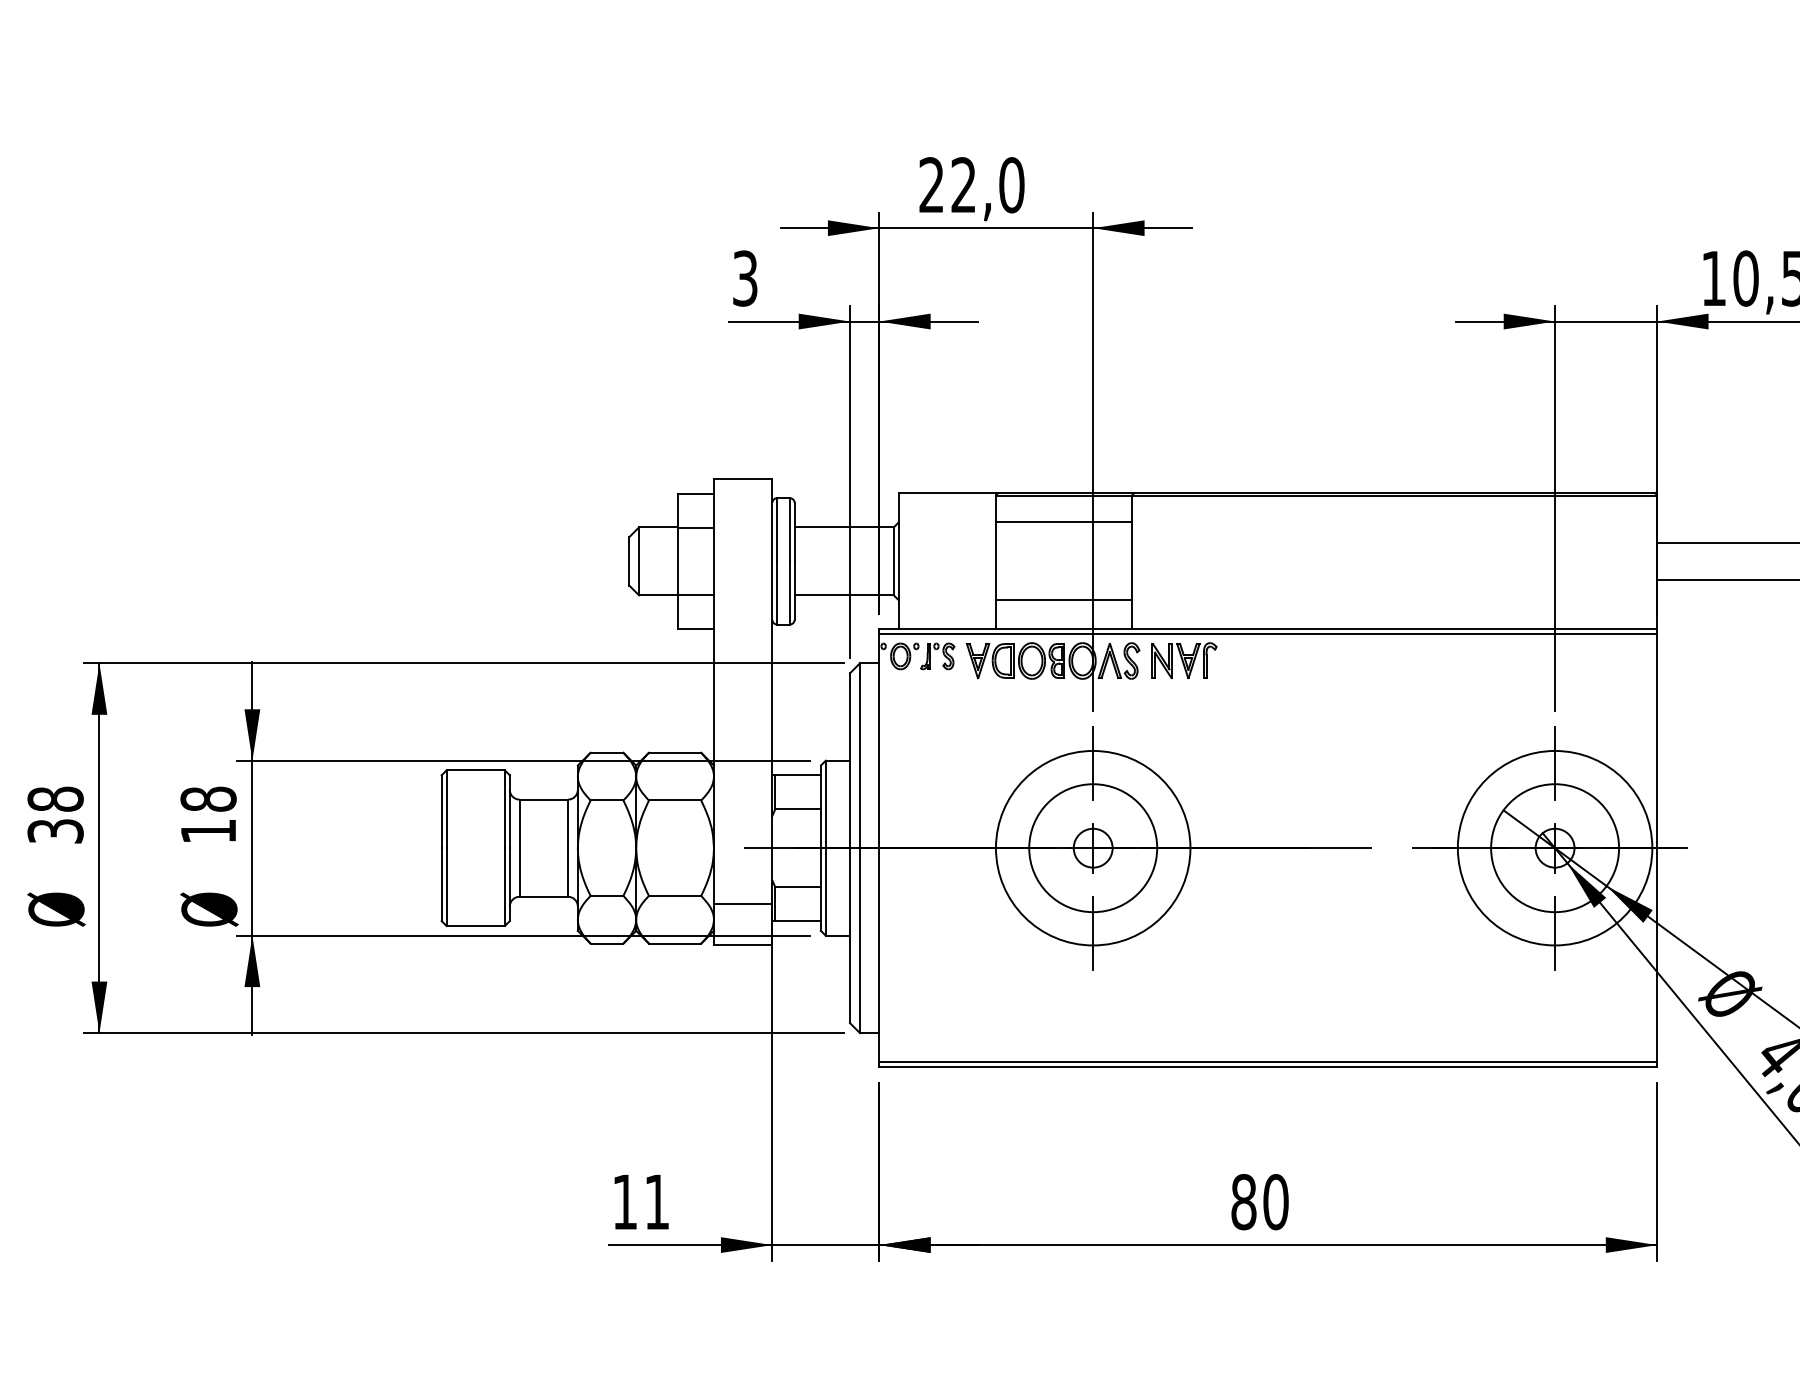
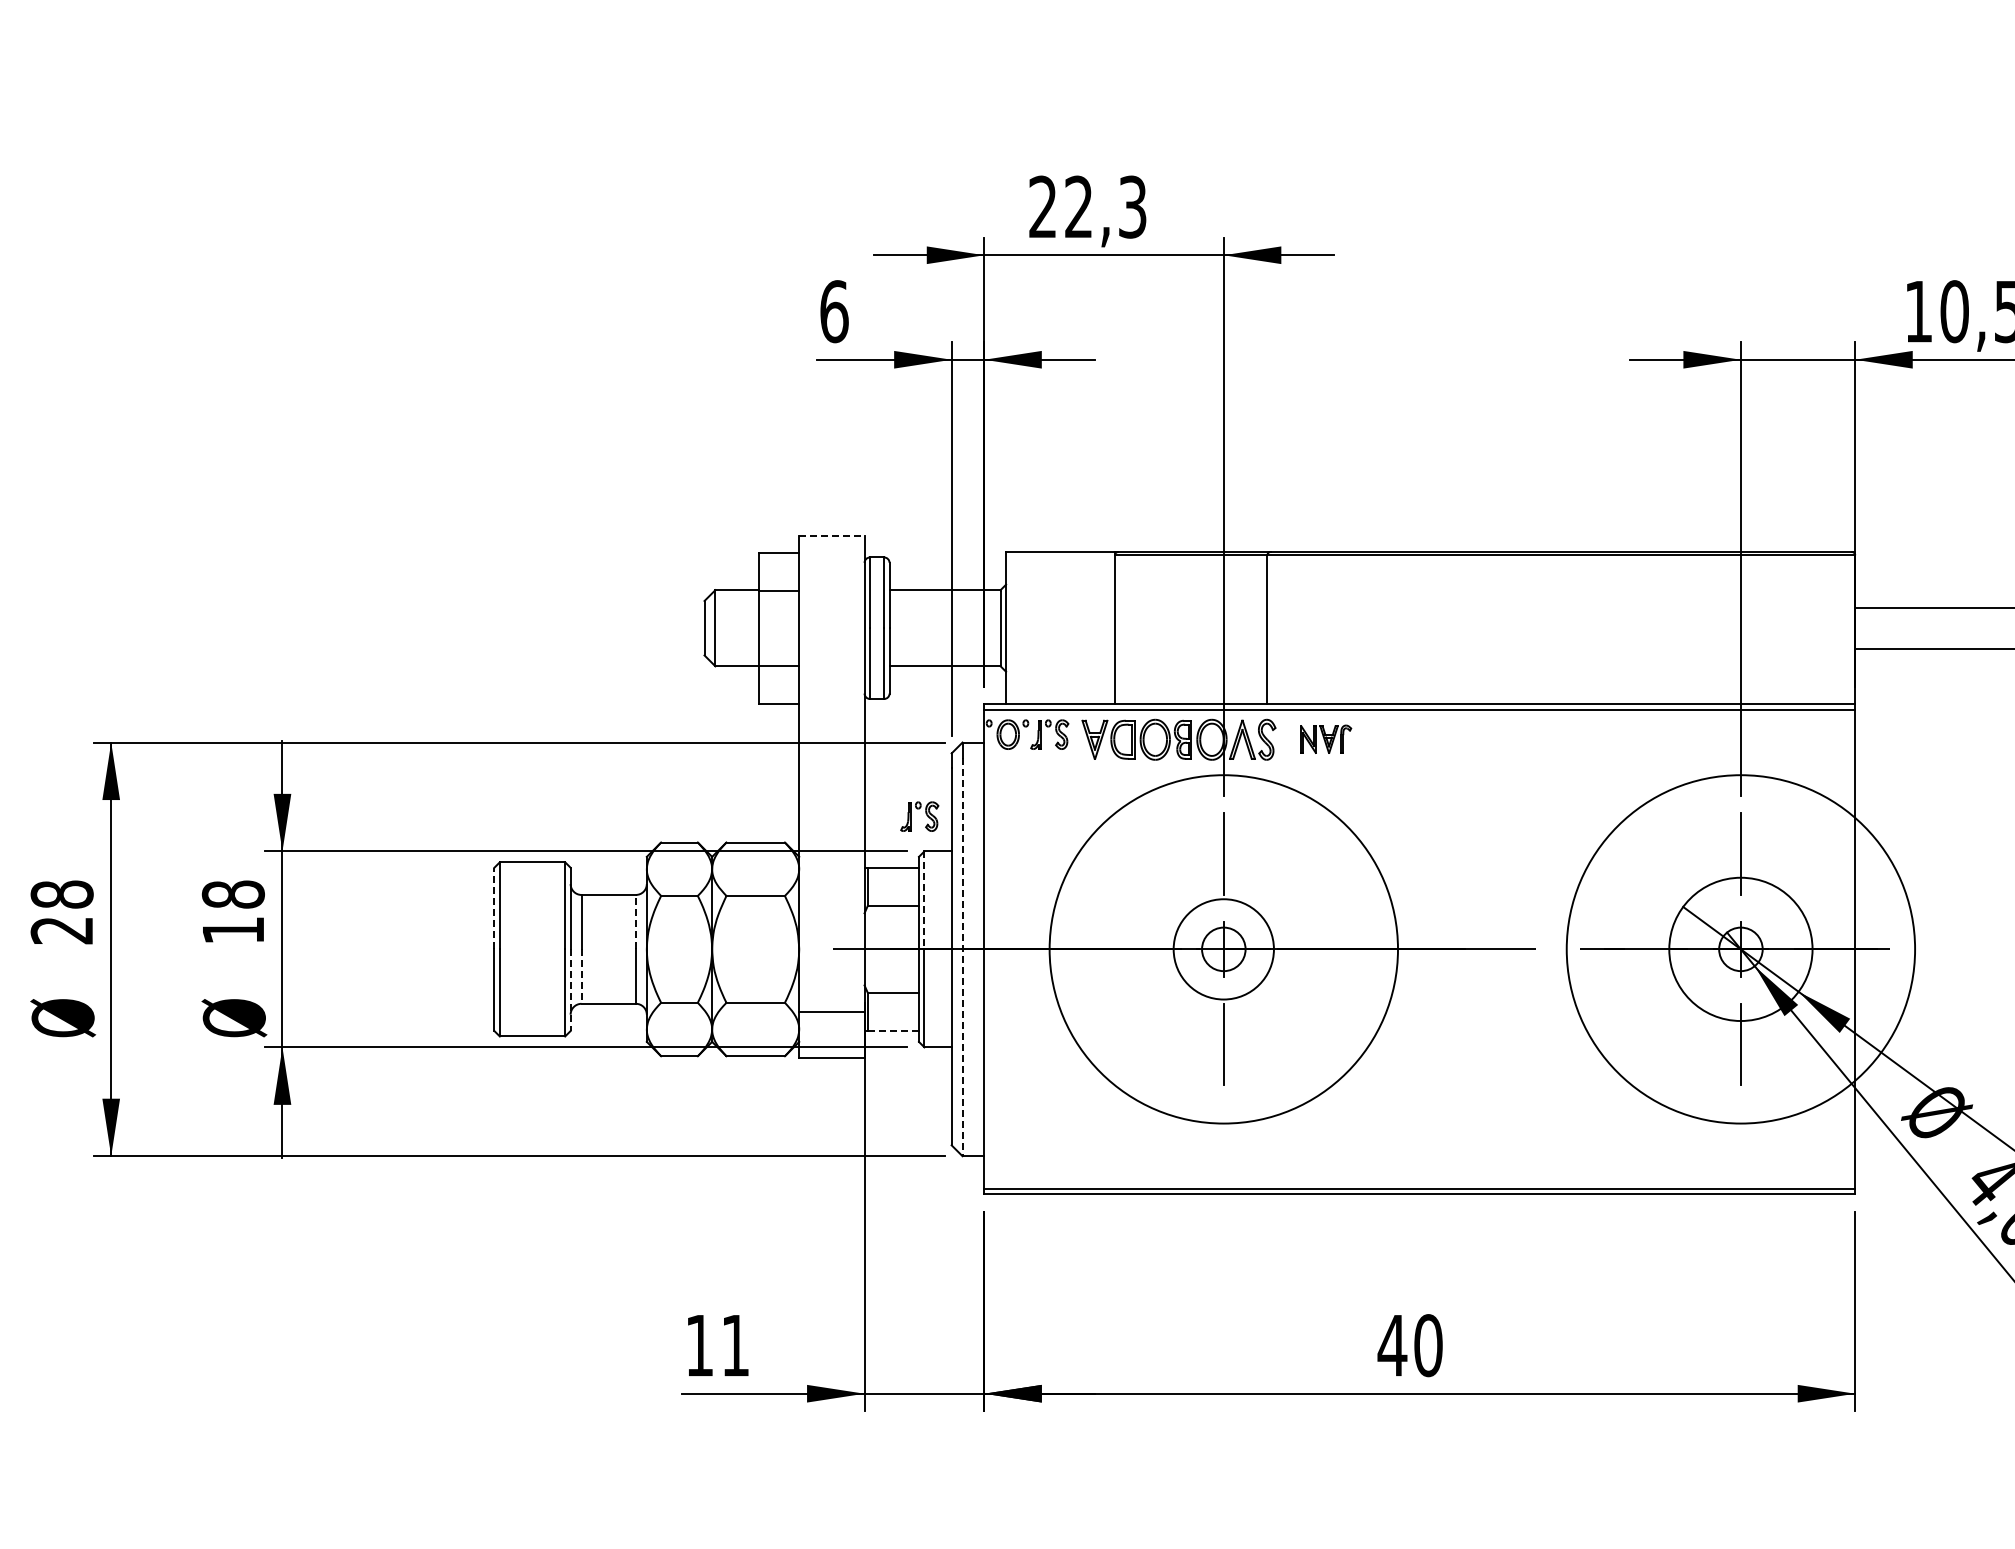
text: (1011, 184) -> (1132, 206), 22,0 -> 22,3
text: (745, 278) -> (834, 311), 3 -> 6
line: (742, 478) -> (831, 535), solid -> dashed
line: (1063, 522) -> (1190, 584), removed
line: (1063, 600) -> (1190, 671), removed
part: (1184, 659) -> (1325, 738), size x0.7
part: (826, 726) -> (925, 813), added
line: (825, 804) -> (924, 900), solid -> dashed
line: (441, 811) -> (494, 908), solid -> dashed
line: (567, 823) -> (635, 921), solid -> dashed
text: (55, 831) -> (61, 930), 38 -> 28
circle: (1092, 848) -> (1223, 949), size x0.7
circle: (1092, 848) -> (1223, 949), size x1.6
circle: (1554, 848) -> (1740, 949), size x1.6
line: (859, 855) -> (962, 957), solid -> dashed
line: (519, 873) -> (581, 977), solid -> dashed
line: (509, 884) -> (570, 990), solid -> dashed
line: (798, 921) -> (893, 1031), solid -> dashed
text: (1243, 1202) -> (1392, 1345), 80 -> 40

